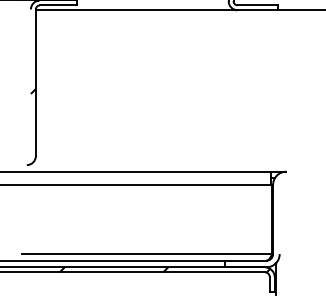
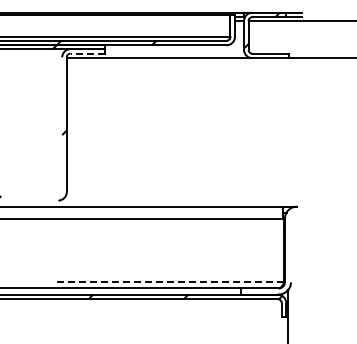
line: (58, 5) -> (87, 53), solid -> dashed
line: (147, 254) -> (169, 282), solid -> dashed

